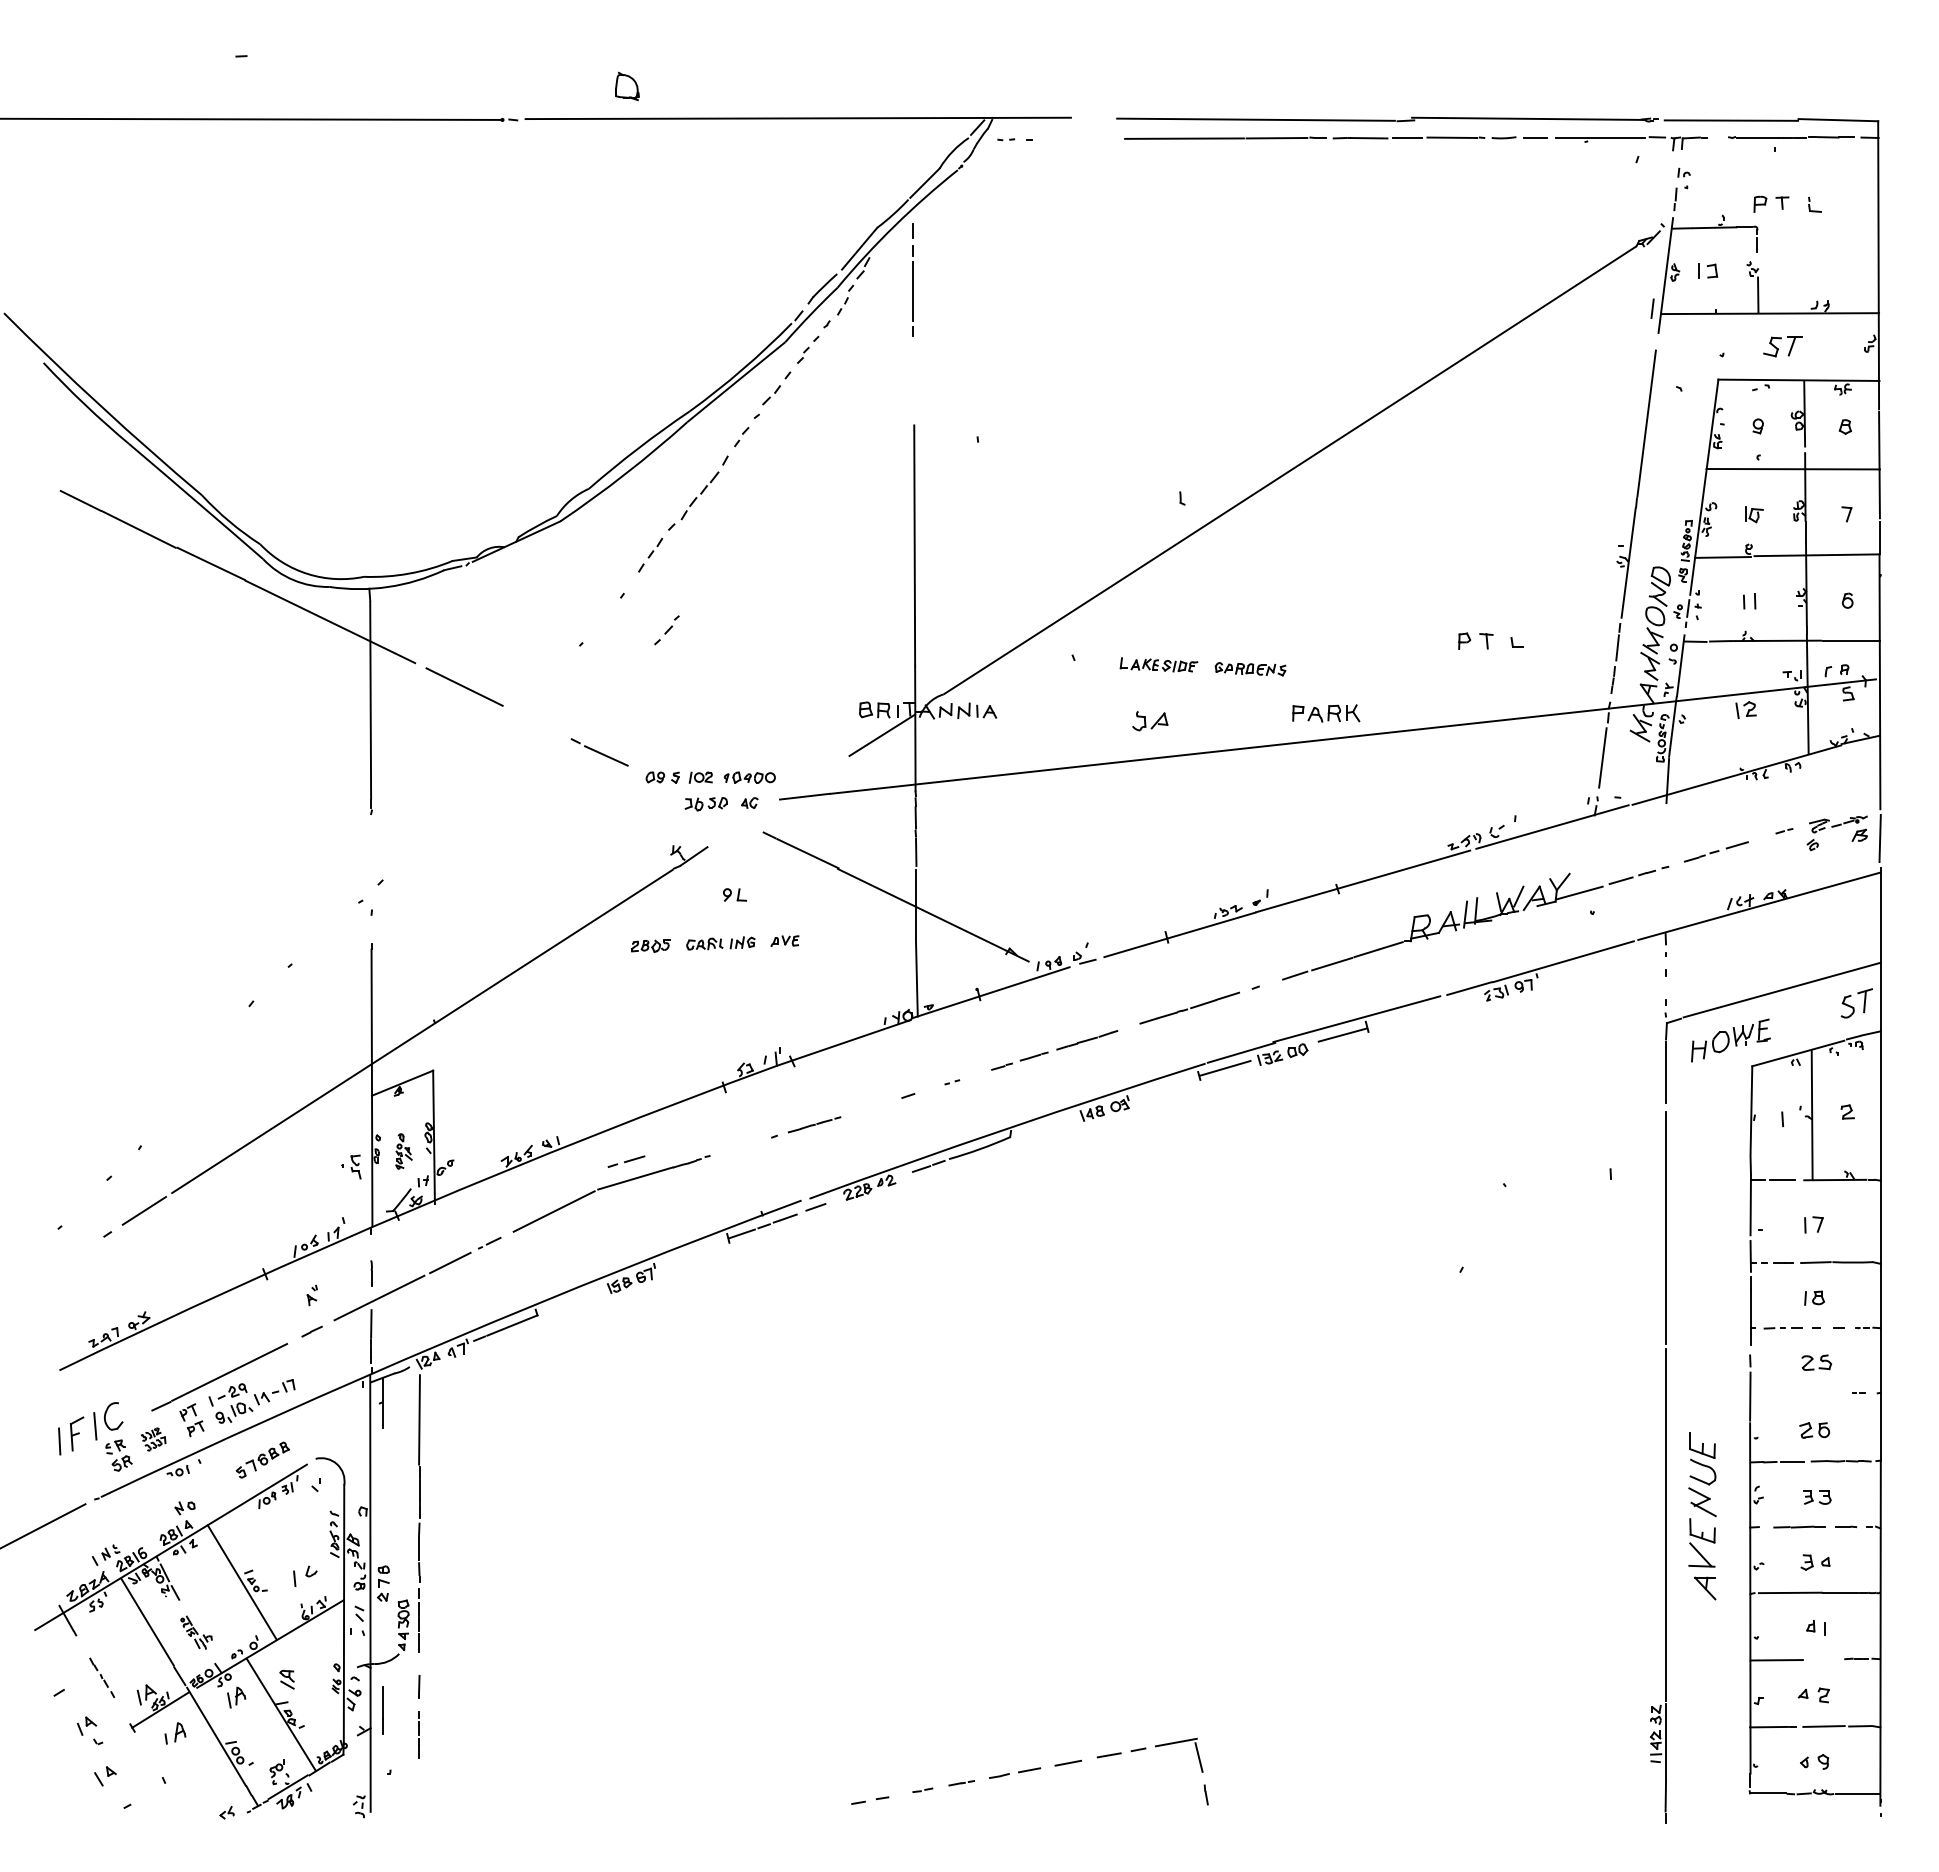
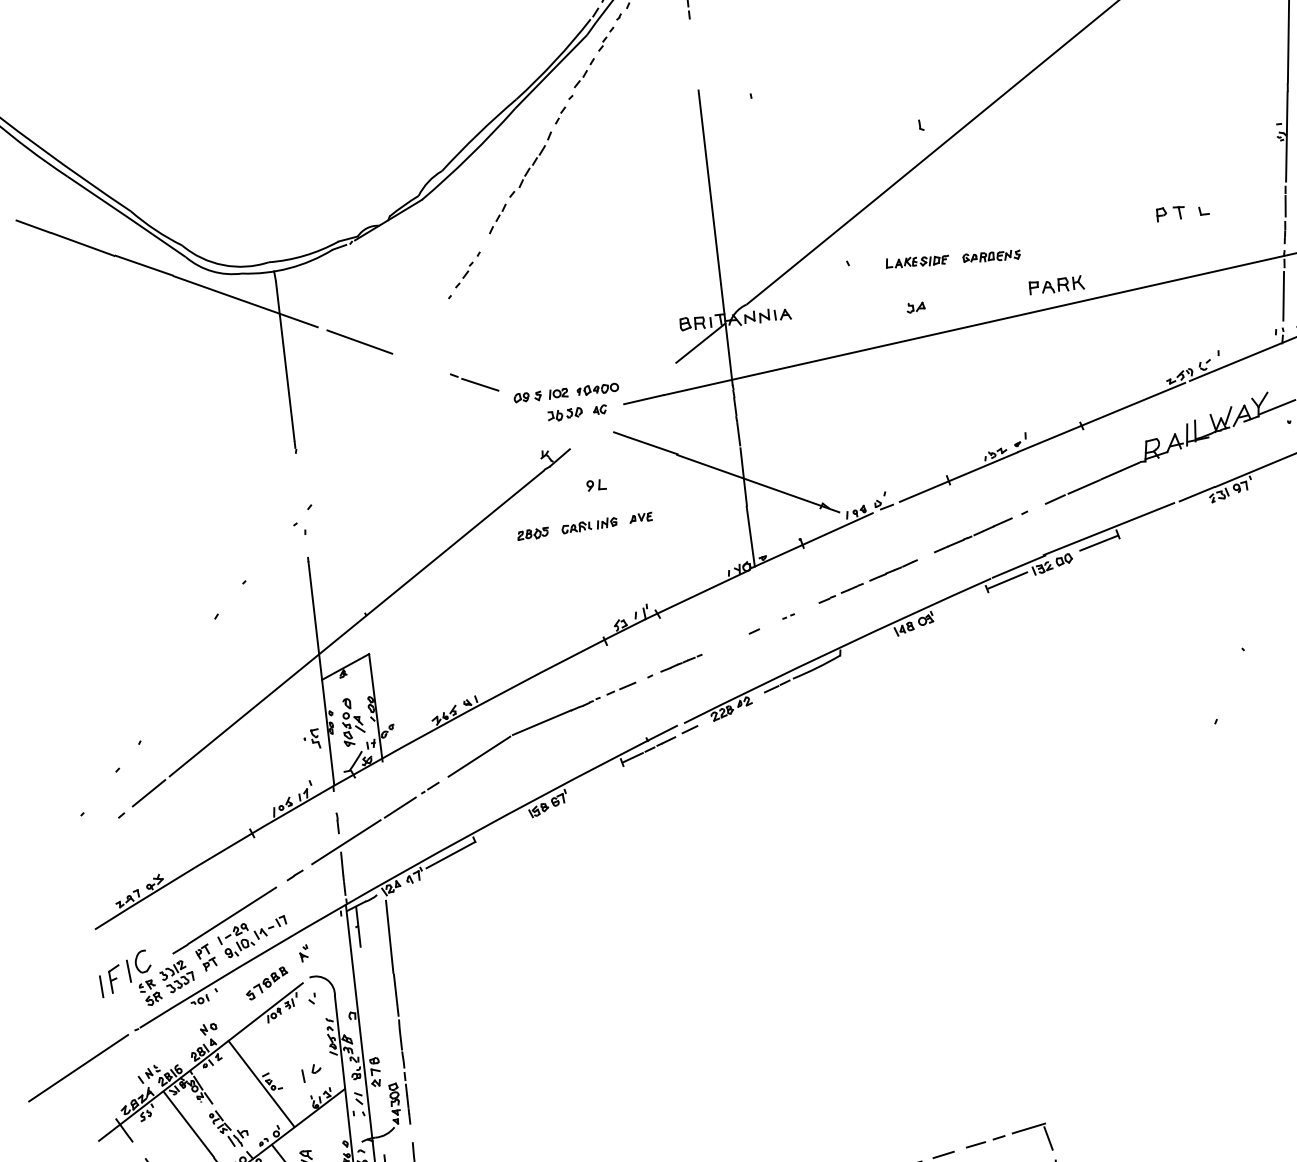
part: (666, 630) -> (464, 275), moved
part: (1150, 720) -> (915, 307), size x0.62
part: (403, 1151) -> (352, 721), size x1.67
line: (626, 1161) -> (621, 688), moved
part: (311, 1295) -> (303, 953), moved
part: (153, 1439) -> (177, 976), size x1.67
part: (196, 1632) -> (229, 1128), size x1.43

